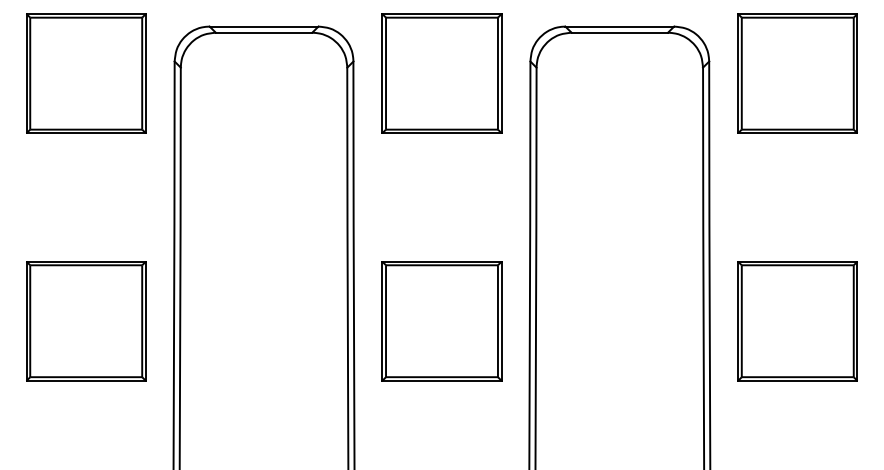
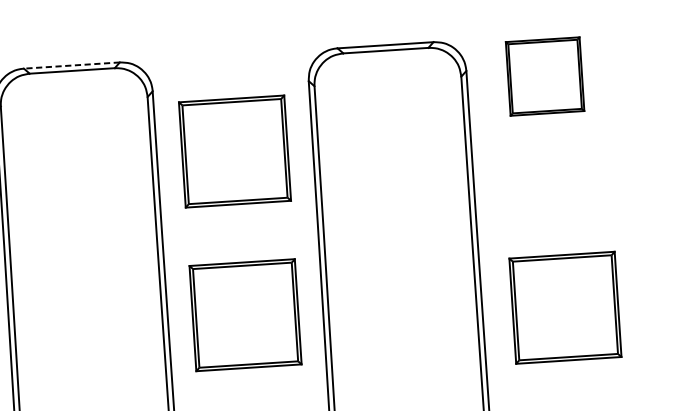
line: (263, 26) -> (71, 65), solid -> dashed
part: (441, 73) -> (234, 151), moved
part: (797, 73) -> (544, 76), size x0.7
part: (797, 321) -> (565, 308), moved

